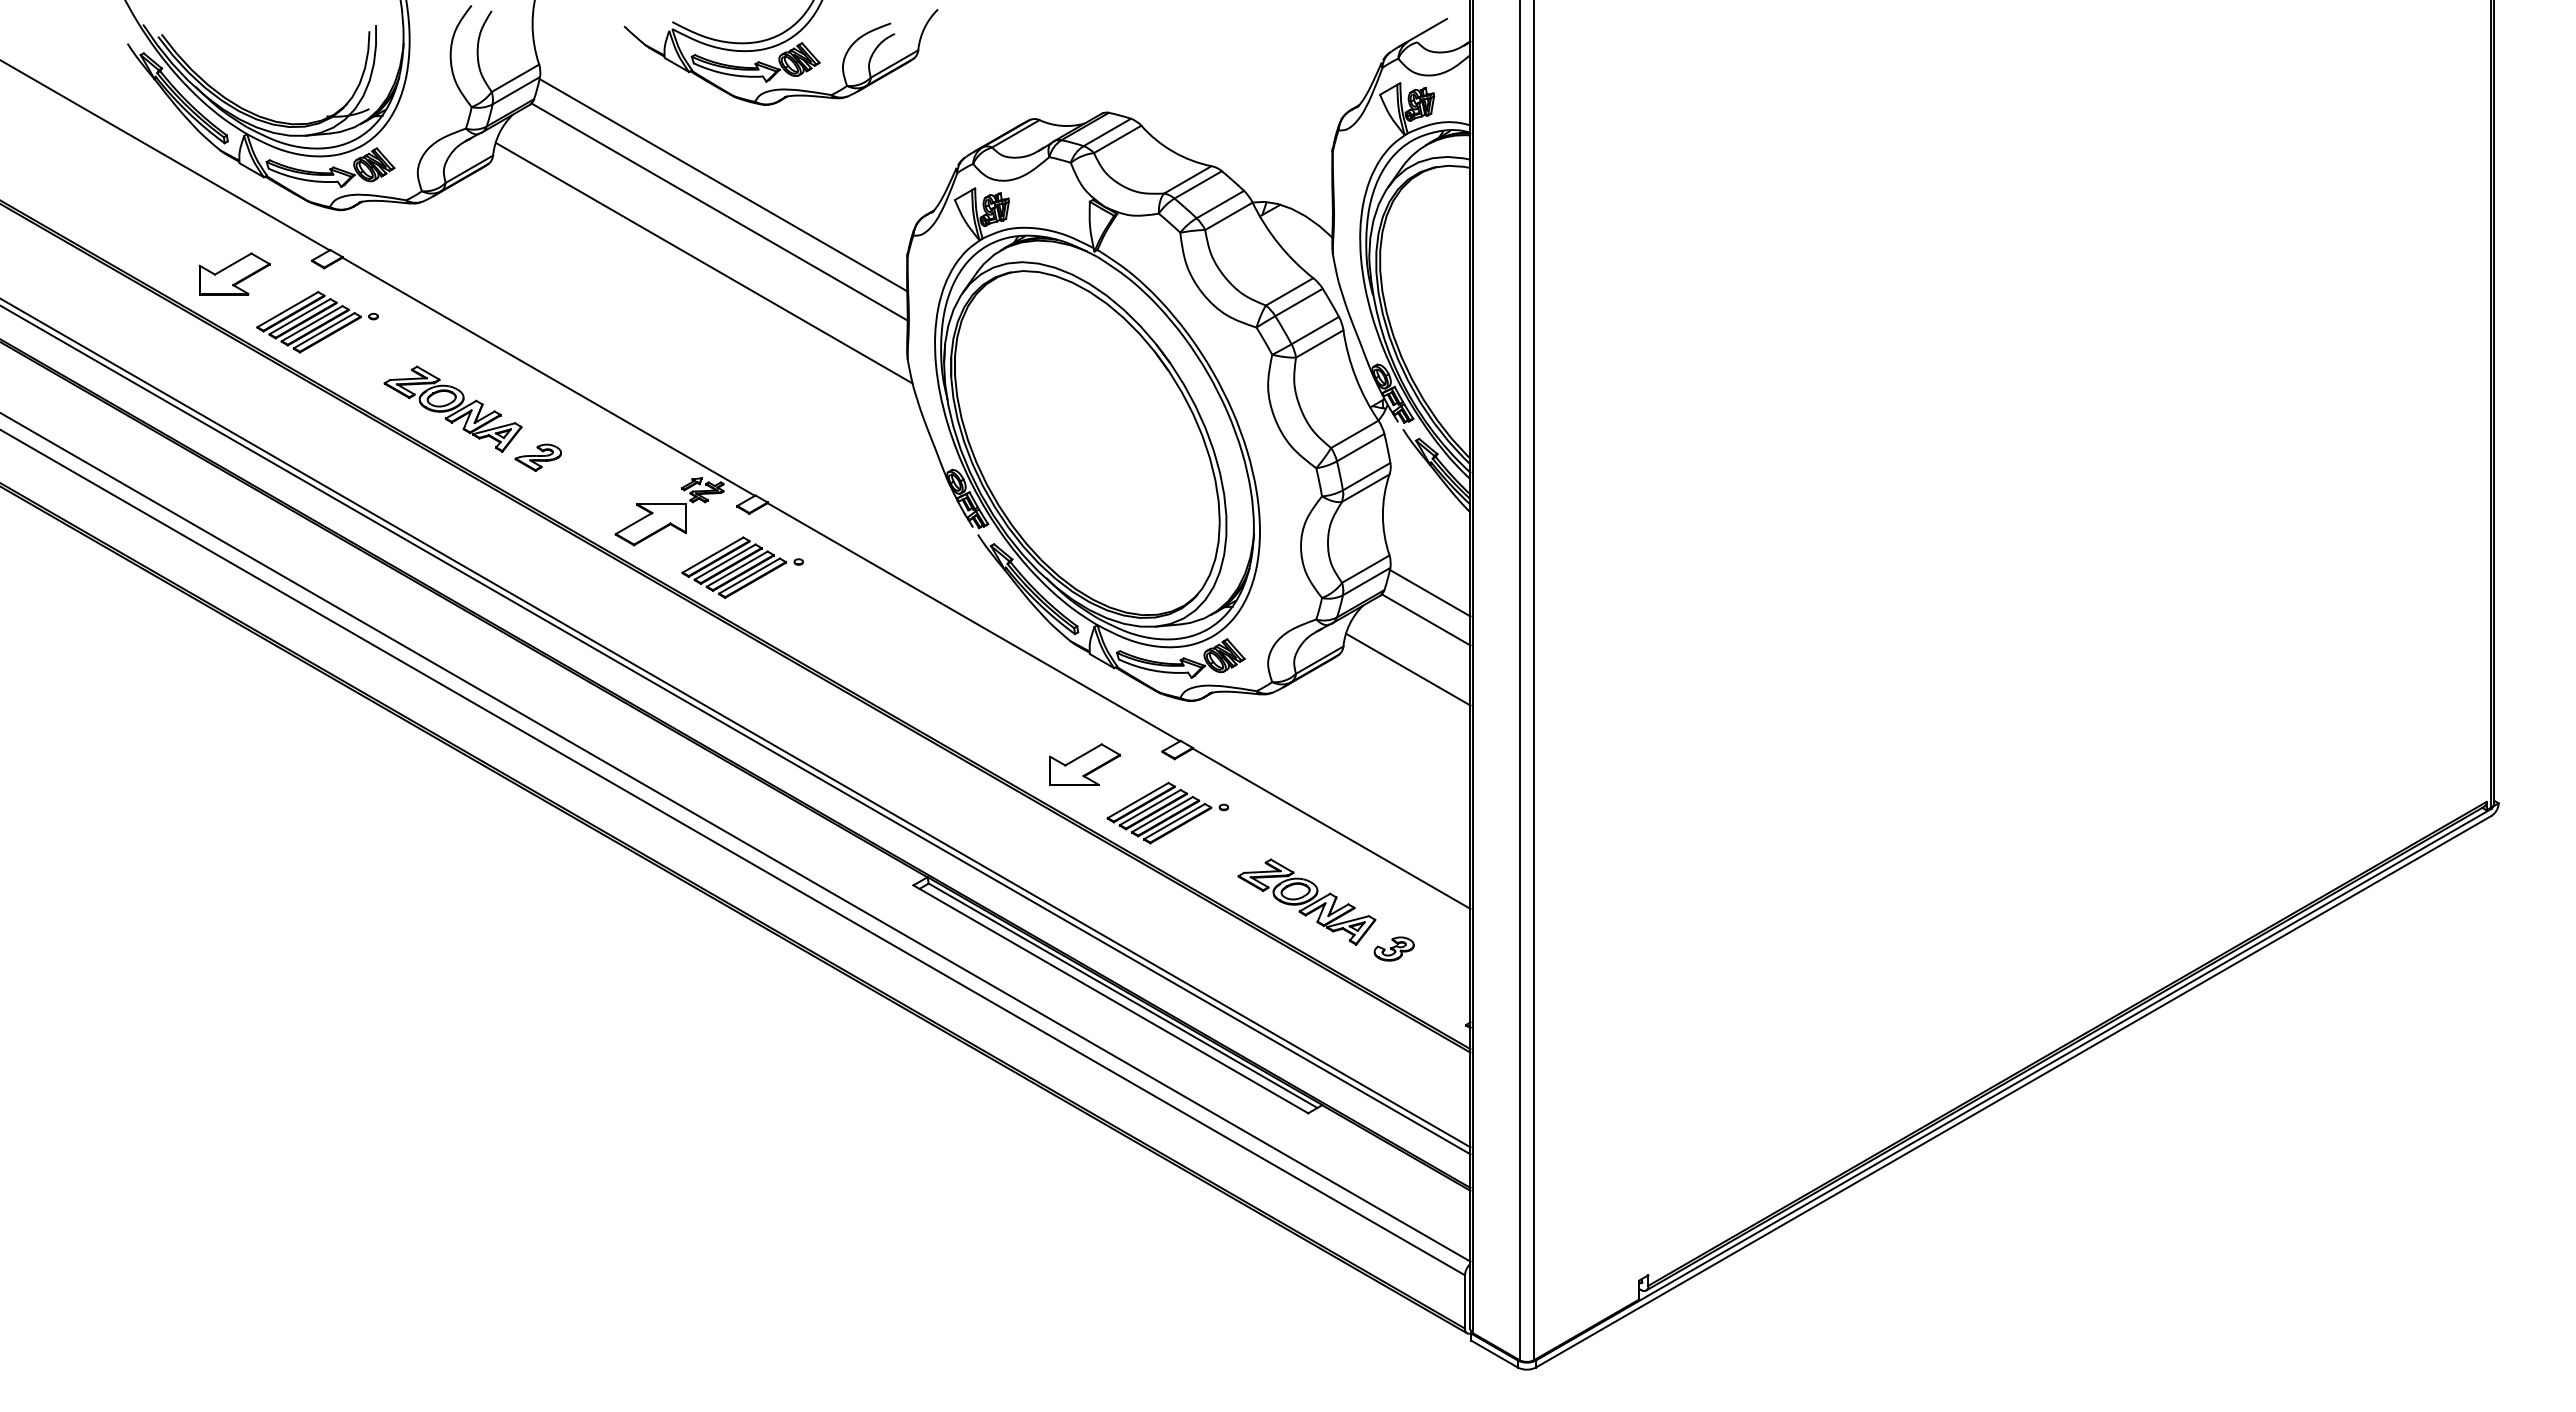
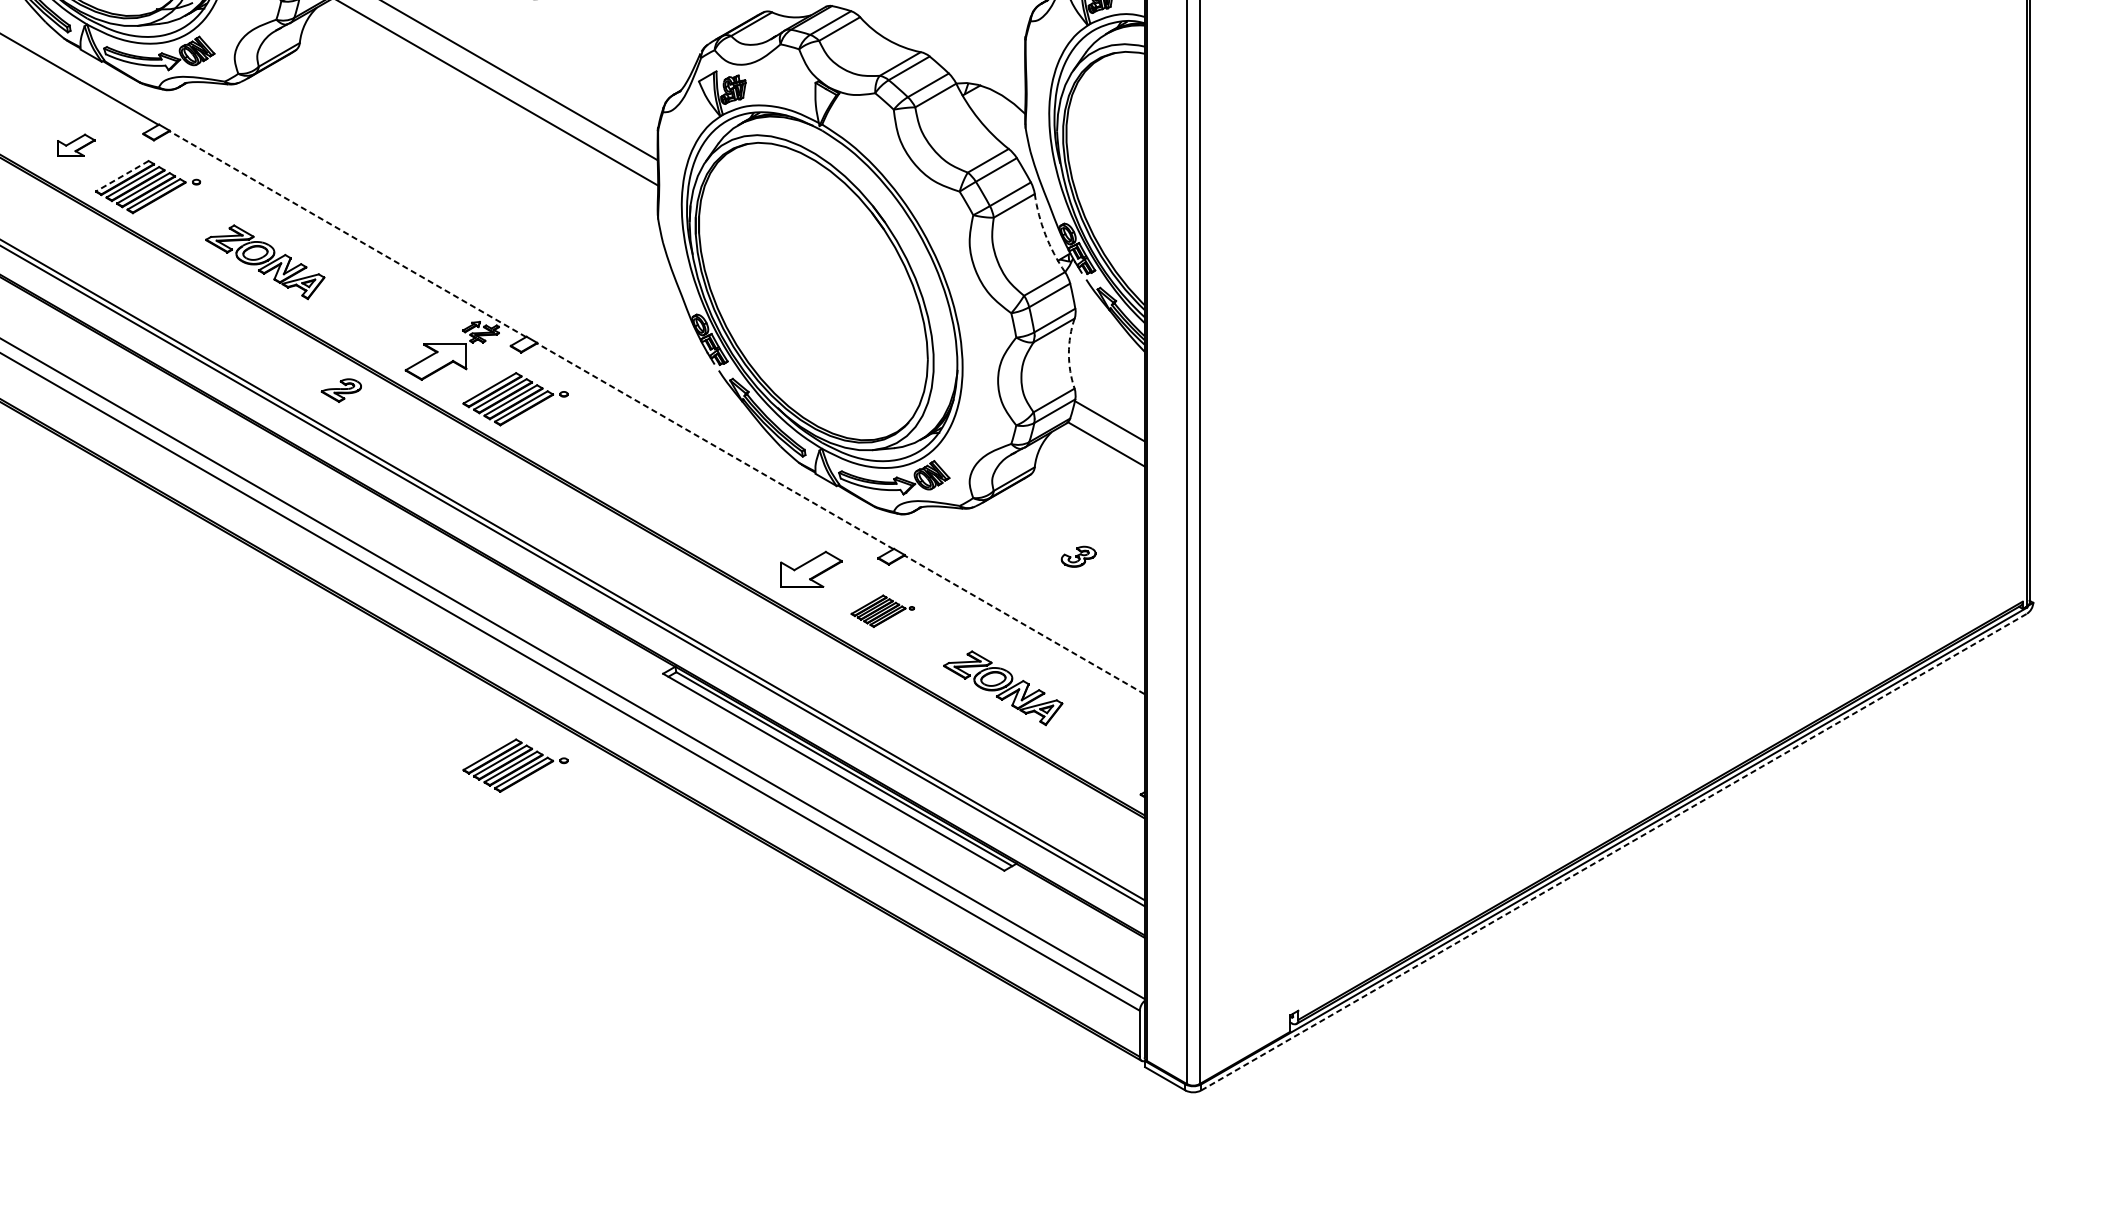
line: (703, 262) -> (481, 135), removed
part: (234, 273) -> (76, 144), size x0.6
line: (287, 309) -> (122, 176), solid -> dashed
line: (548, 376) -> (347, 233), solid -> dashed
arc: (1355, 377) -> (1045, 234), solid -> dashed
part: (537, 457) -> (340, 390), moved
arc: (1382, 514) -> (1068, 353), solid -> dashed
line: (973, 621) -> (715, 445), solid -> dashed
line: (1408, 669) -> (1091, 487), removed
part: (1167, 812) -> (882, 610), size x0.6
line: (1331, 828) -> (1024, 624), solid -> dashed
part: (1393, 948) -> (1078, 556), moved
part: (742, 991) -> (515, 765), added
line: (2013, 1091) -> (1613, 851), solid -> dashed

